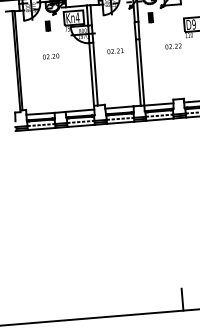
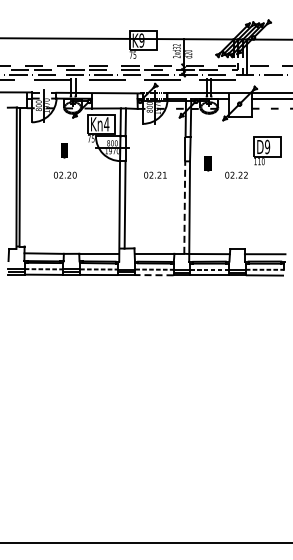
text: (150, 17) -> (207, 163), moved
text: (47, 26) -> (64, 150), moved
line: (138, 72) -> (184, 207), solid -> dashed
line: (120, 123) -> (153, 275), solid -> dashed
line: (182, 299) -> (220, 527), removed

